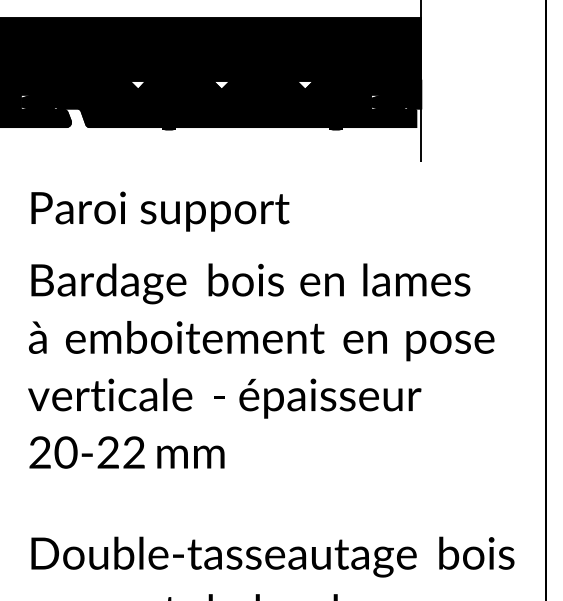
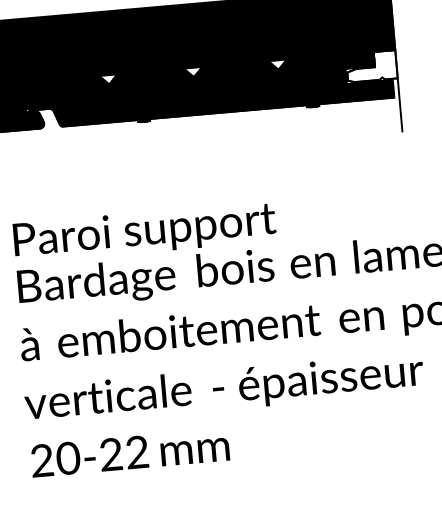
fill: (396, 94) -> (371, 66), removed
text: (160, 211) -> (144, 232), moved

